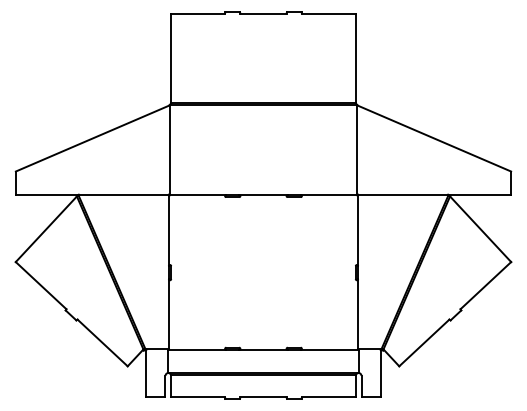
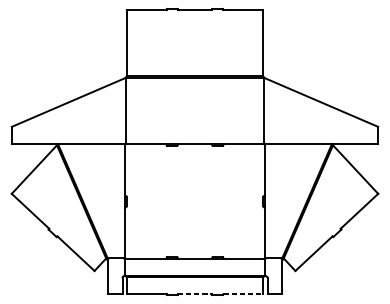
line: (263, 397) -> (195, 294), solid -> dashed
line: (328, 397) -> (243, 294), solid -> dashed

